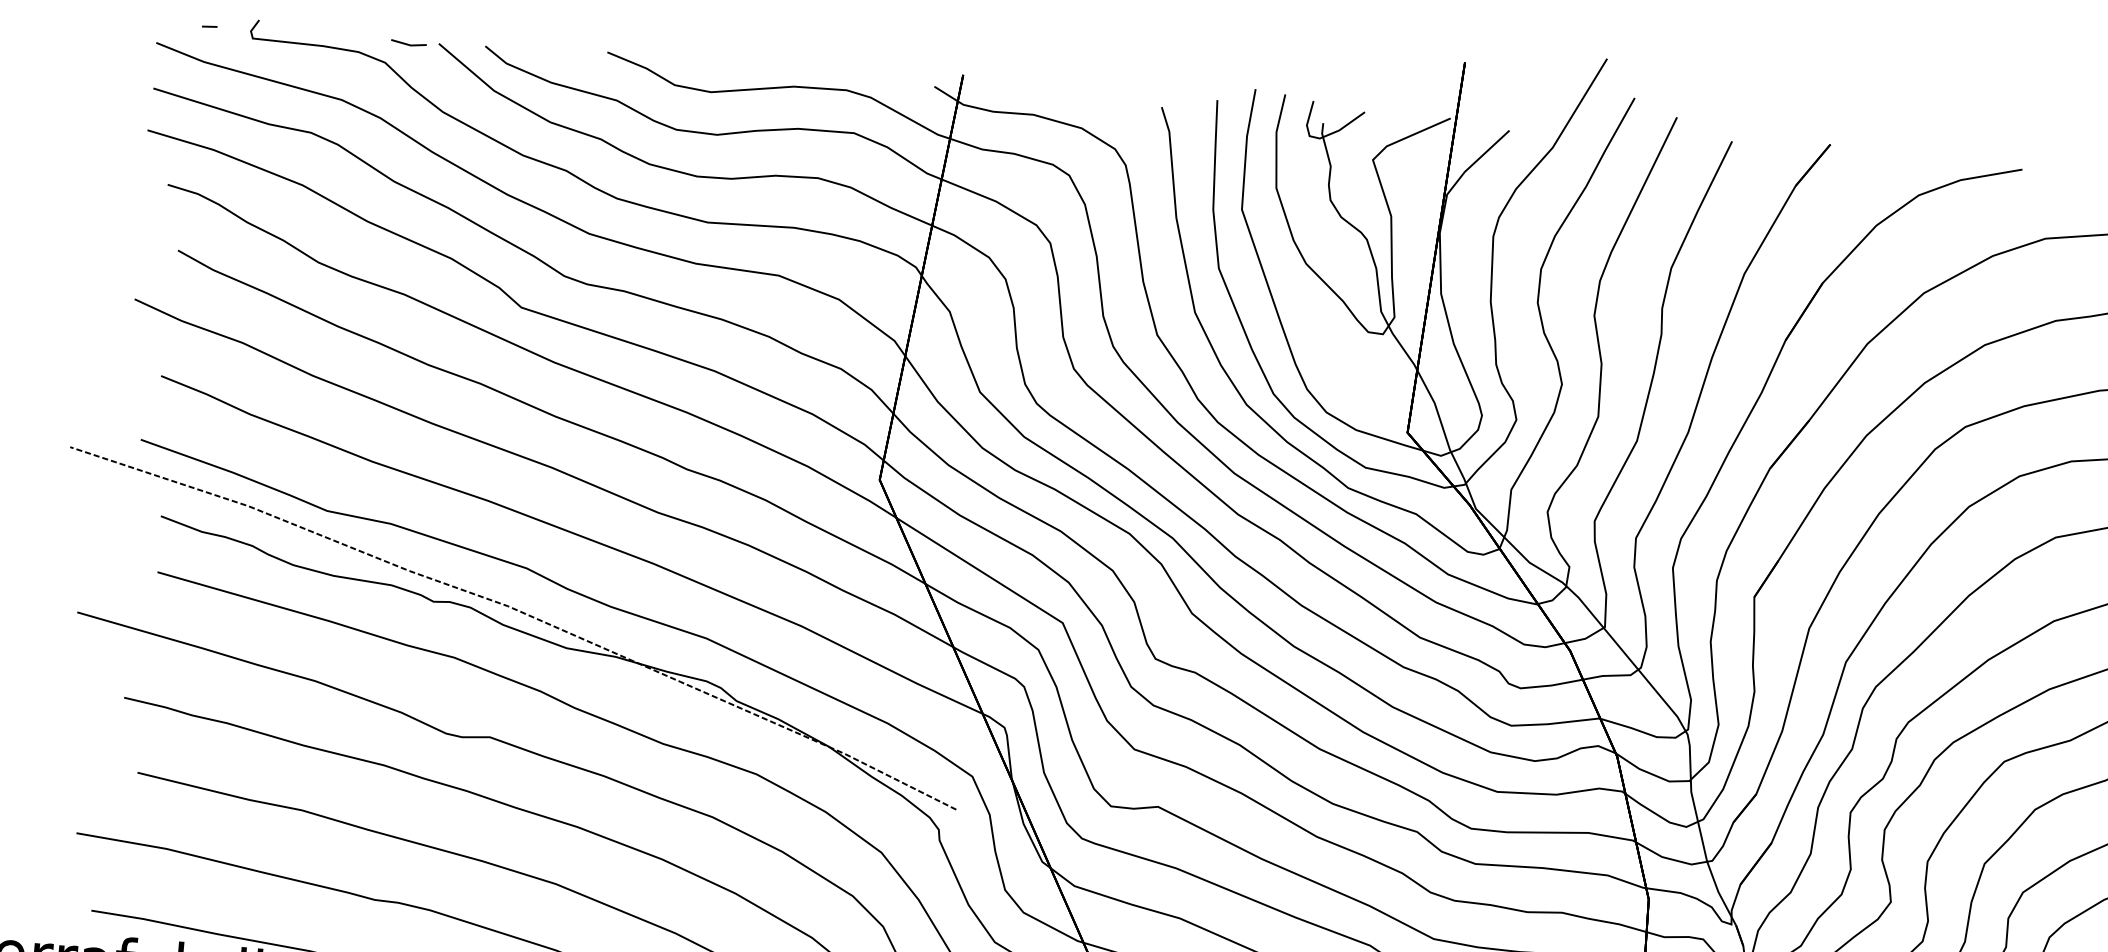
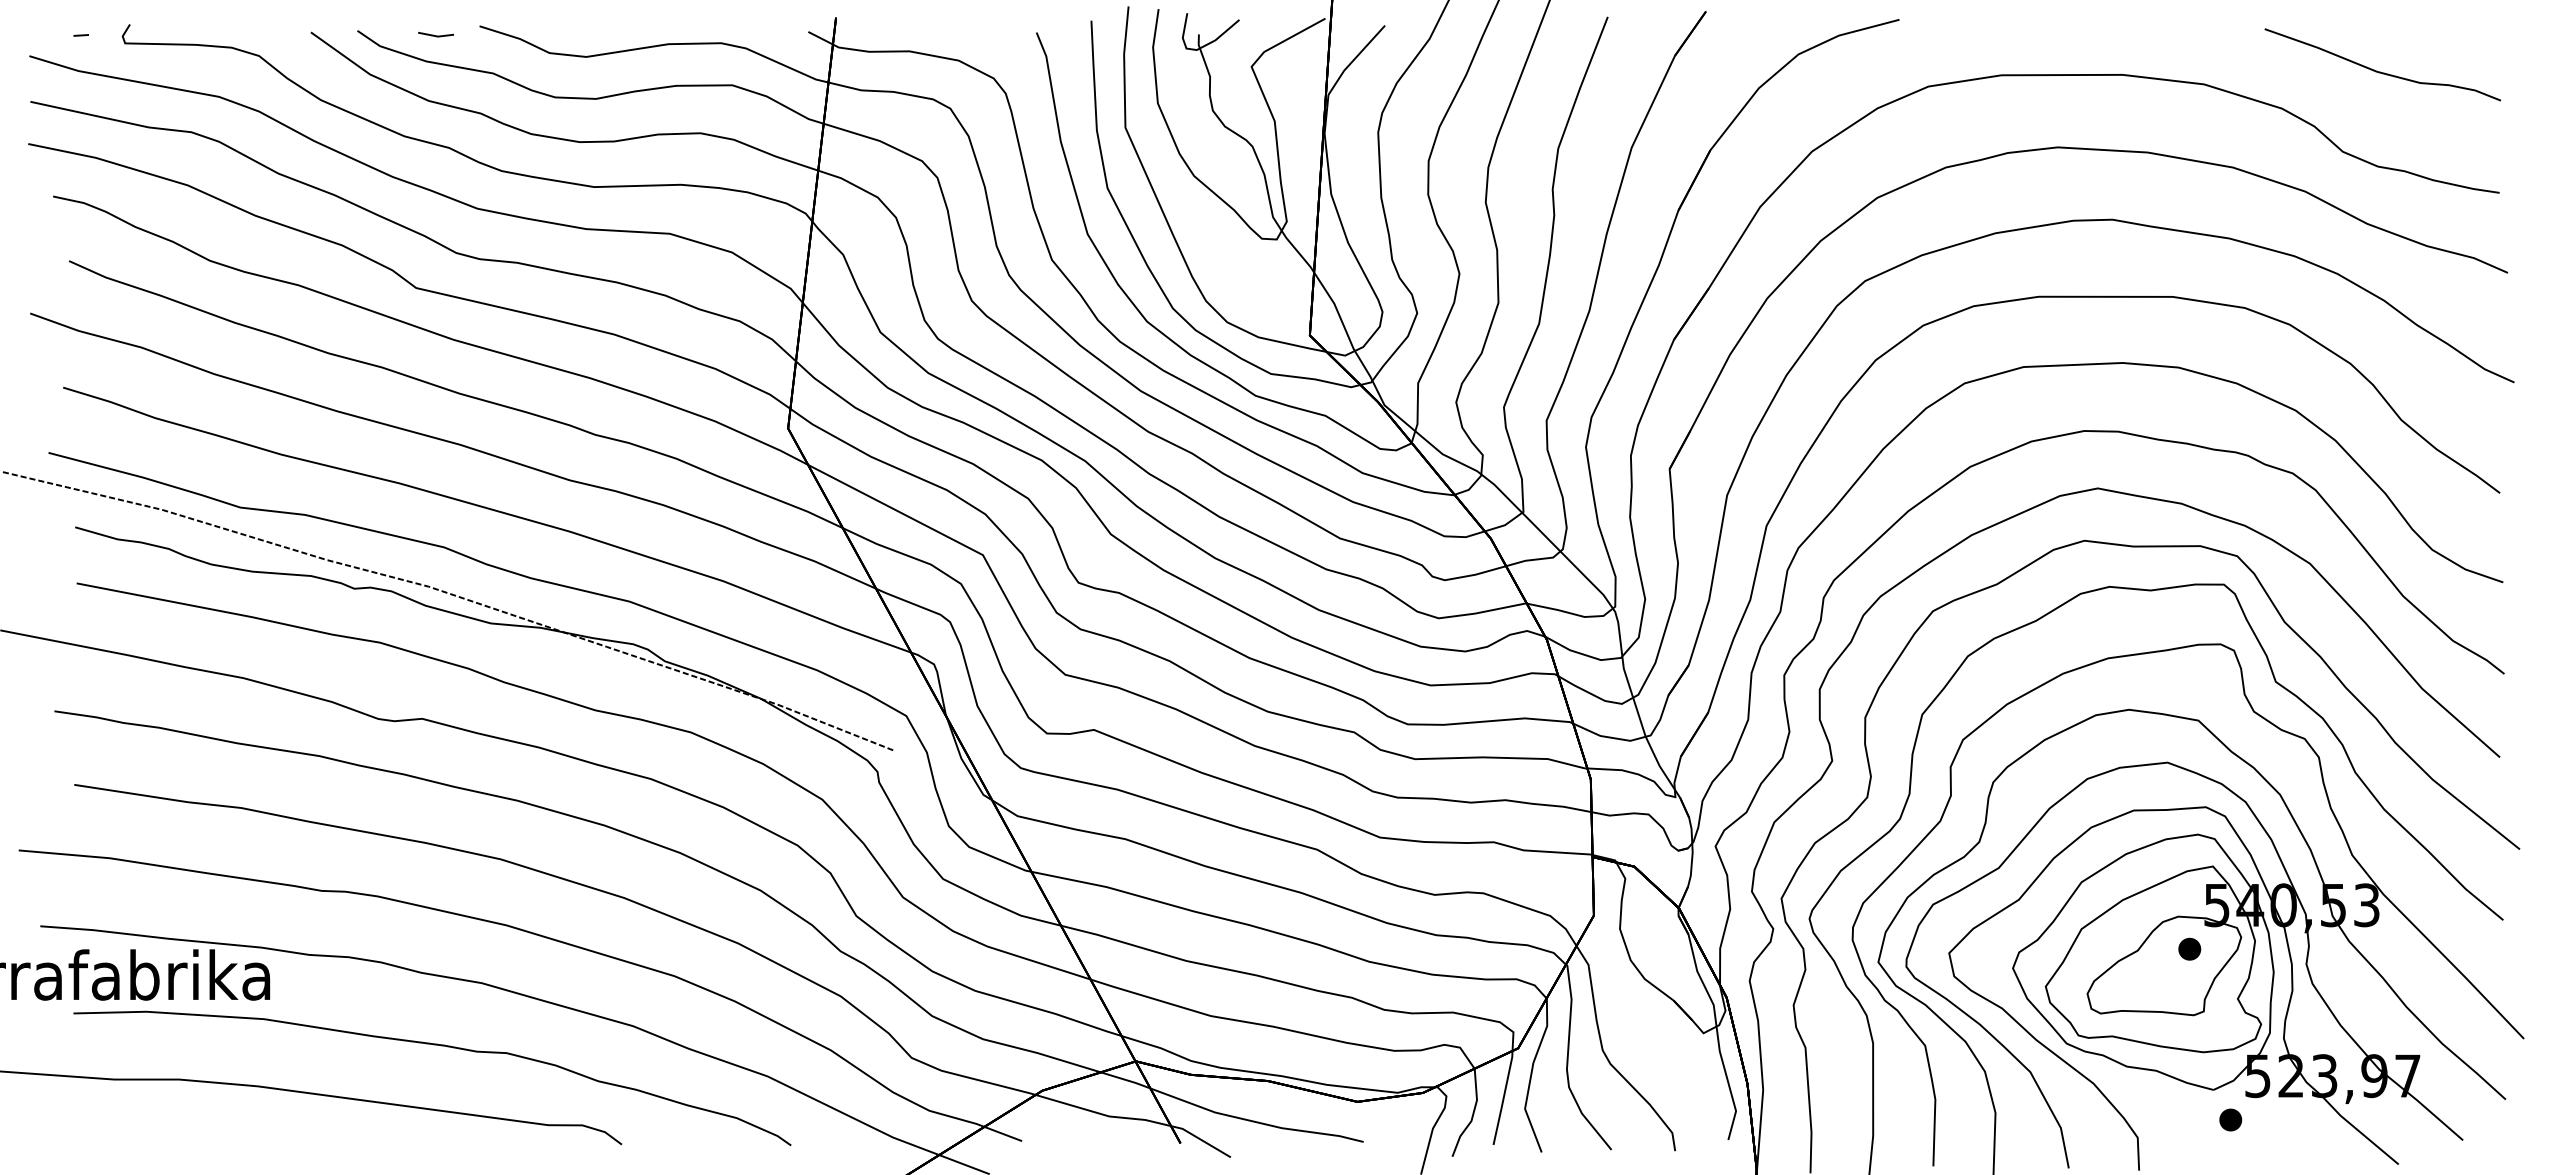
line: (408, 44) -> (435, 35), moved

